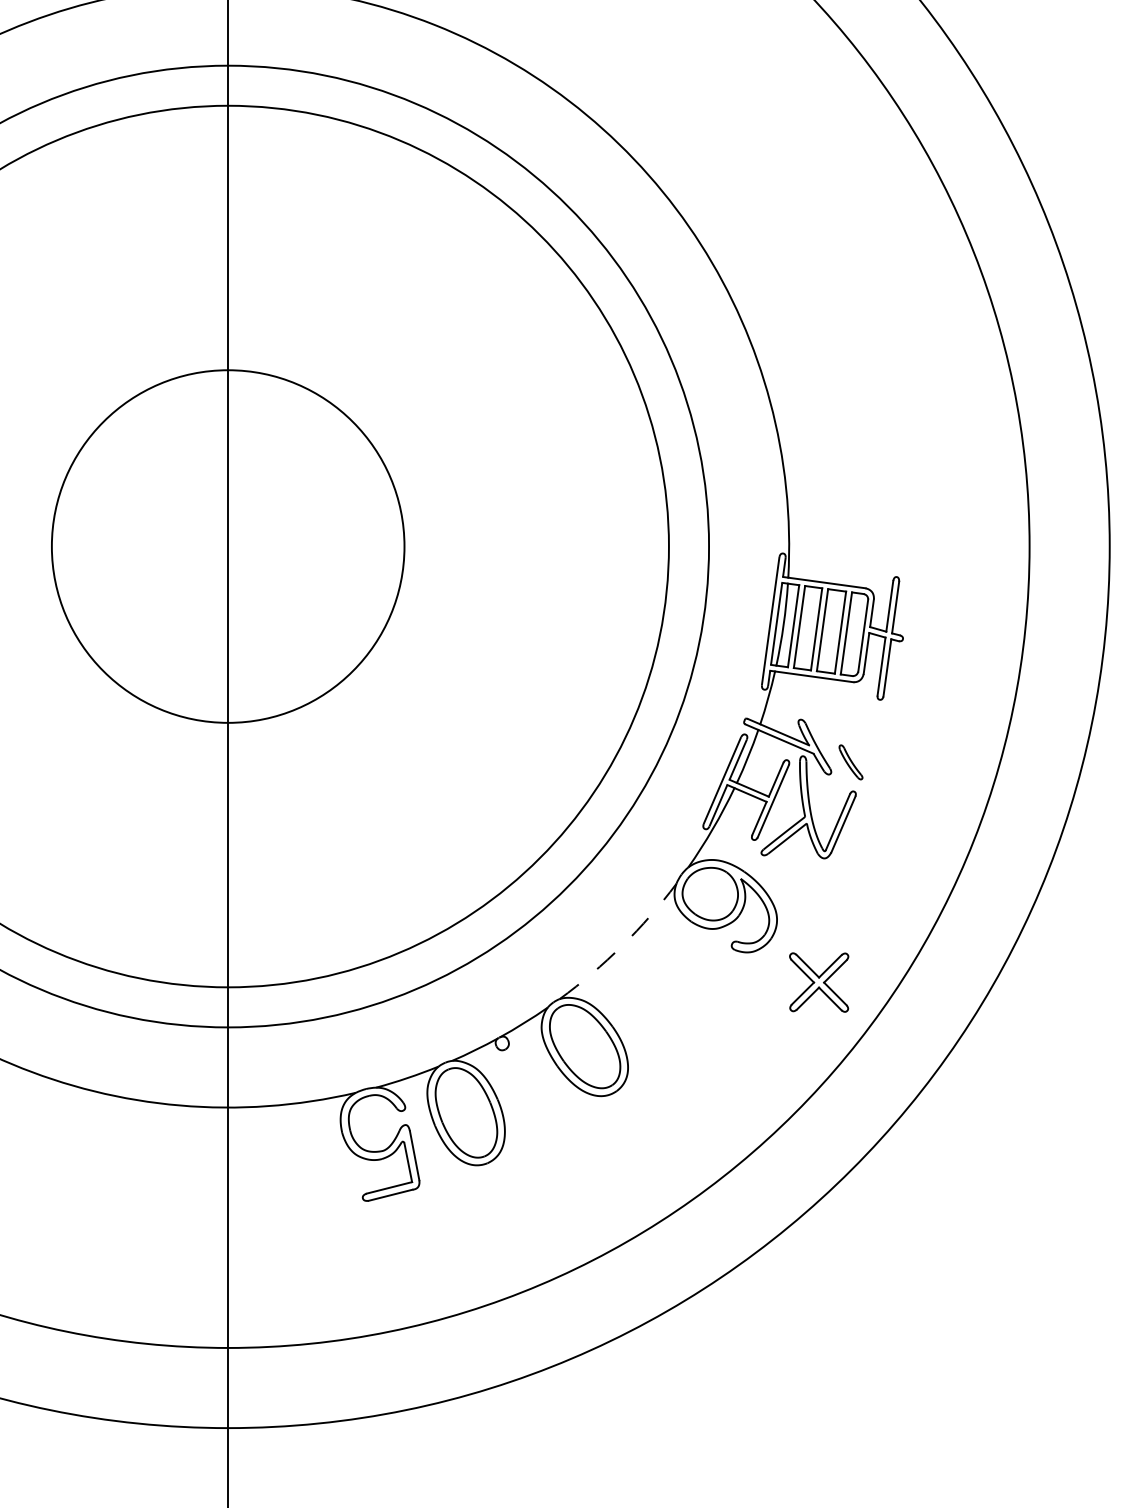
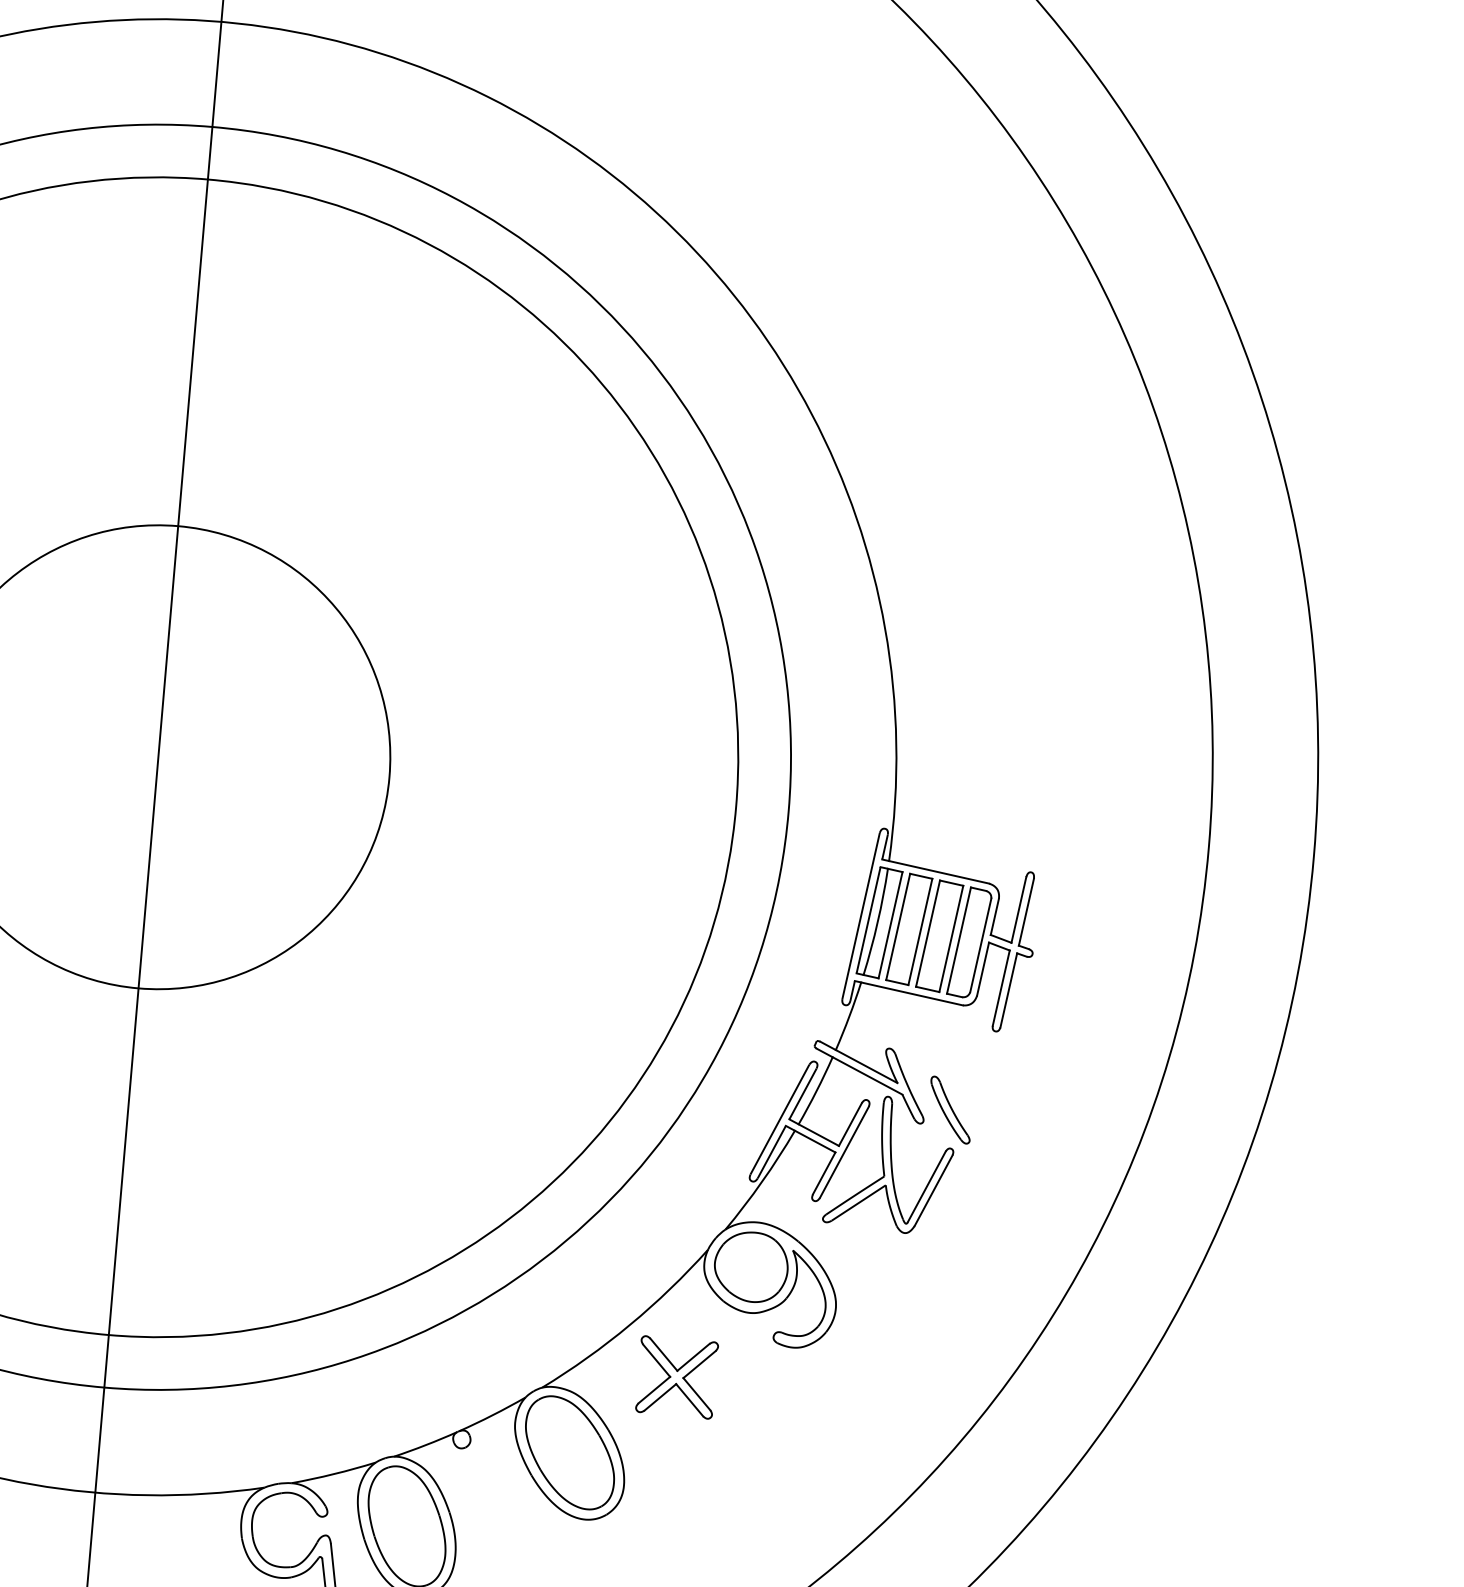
part: (850, 762) -> (949, 1110), size x1.43
arc: (622, 945) -> (630, 1324), dashed -> solid
part: (819, 982) -> (677, 1377), moved

